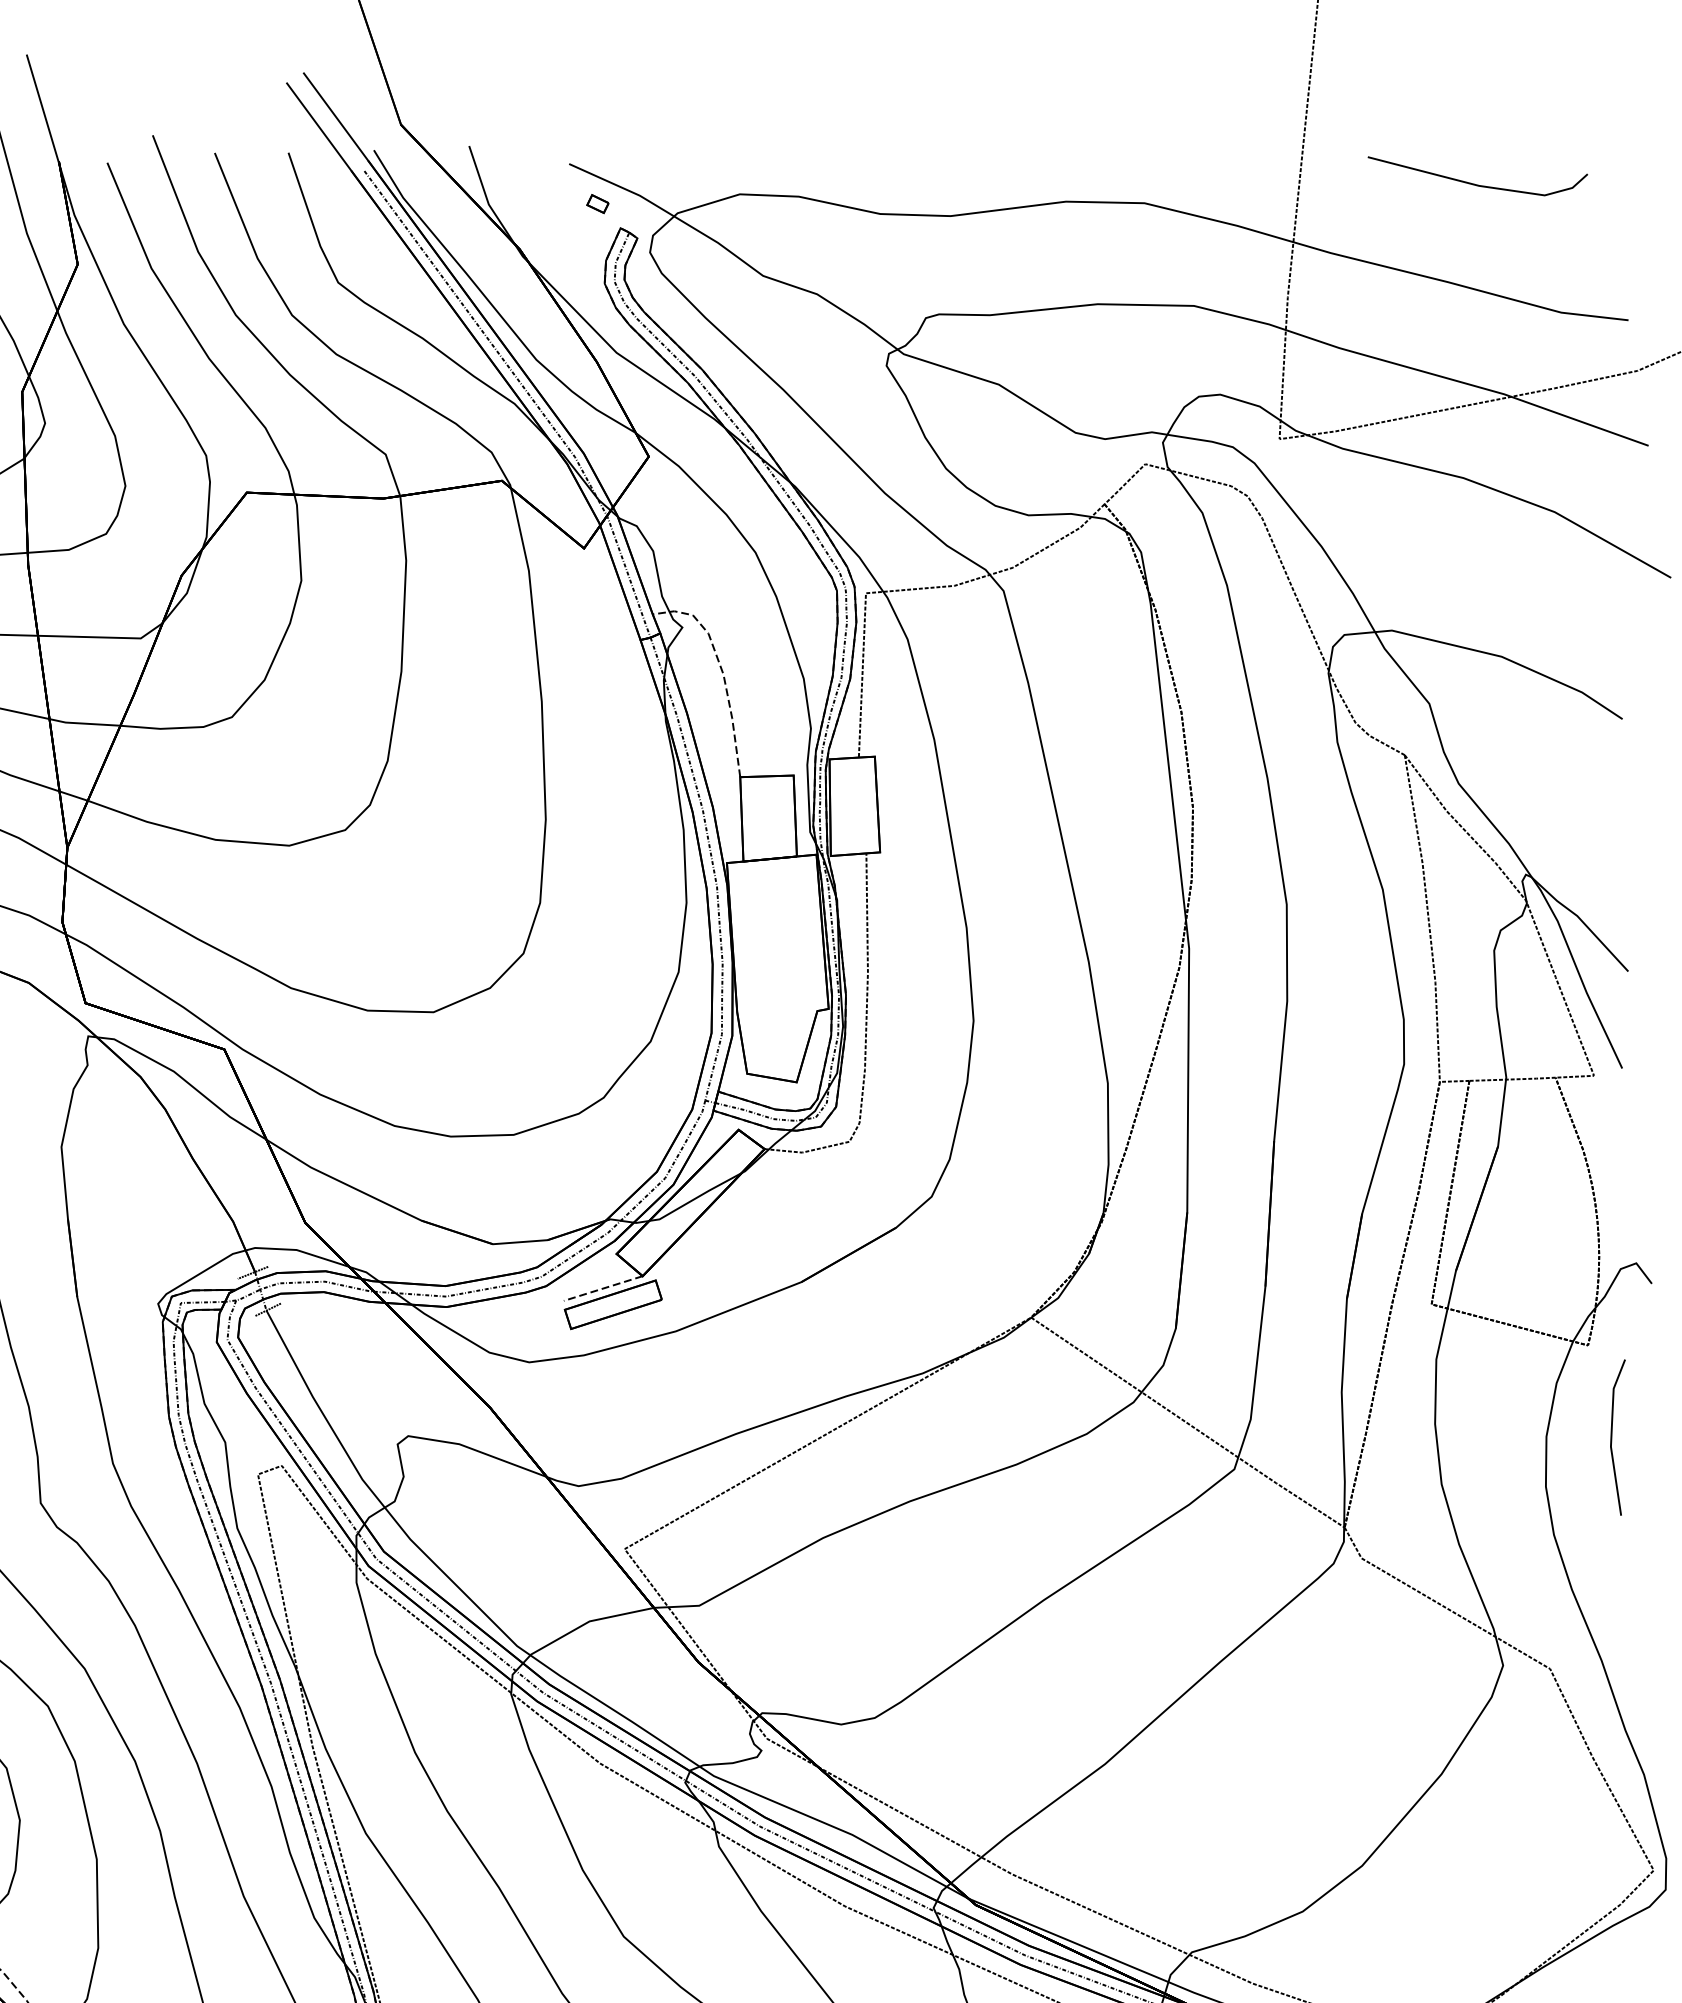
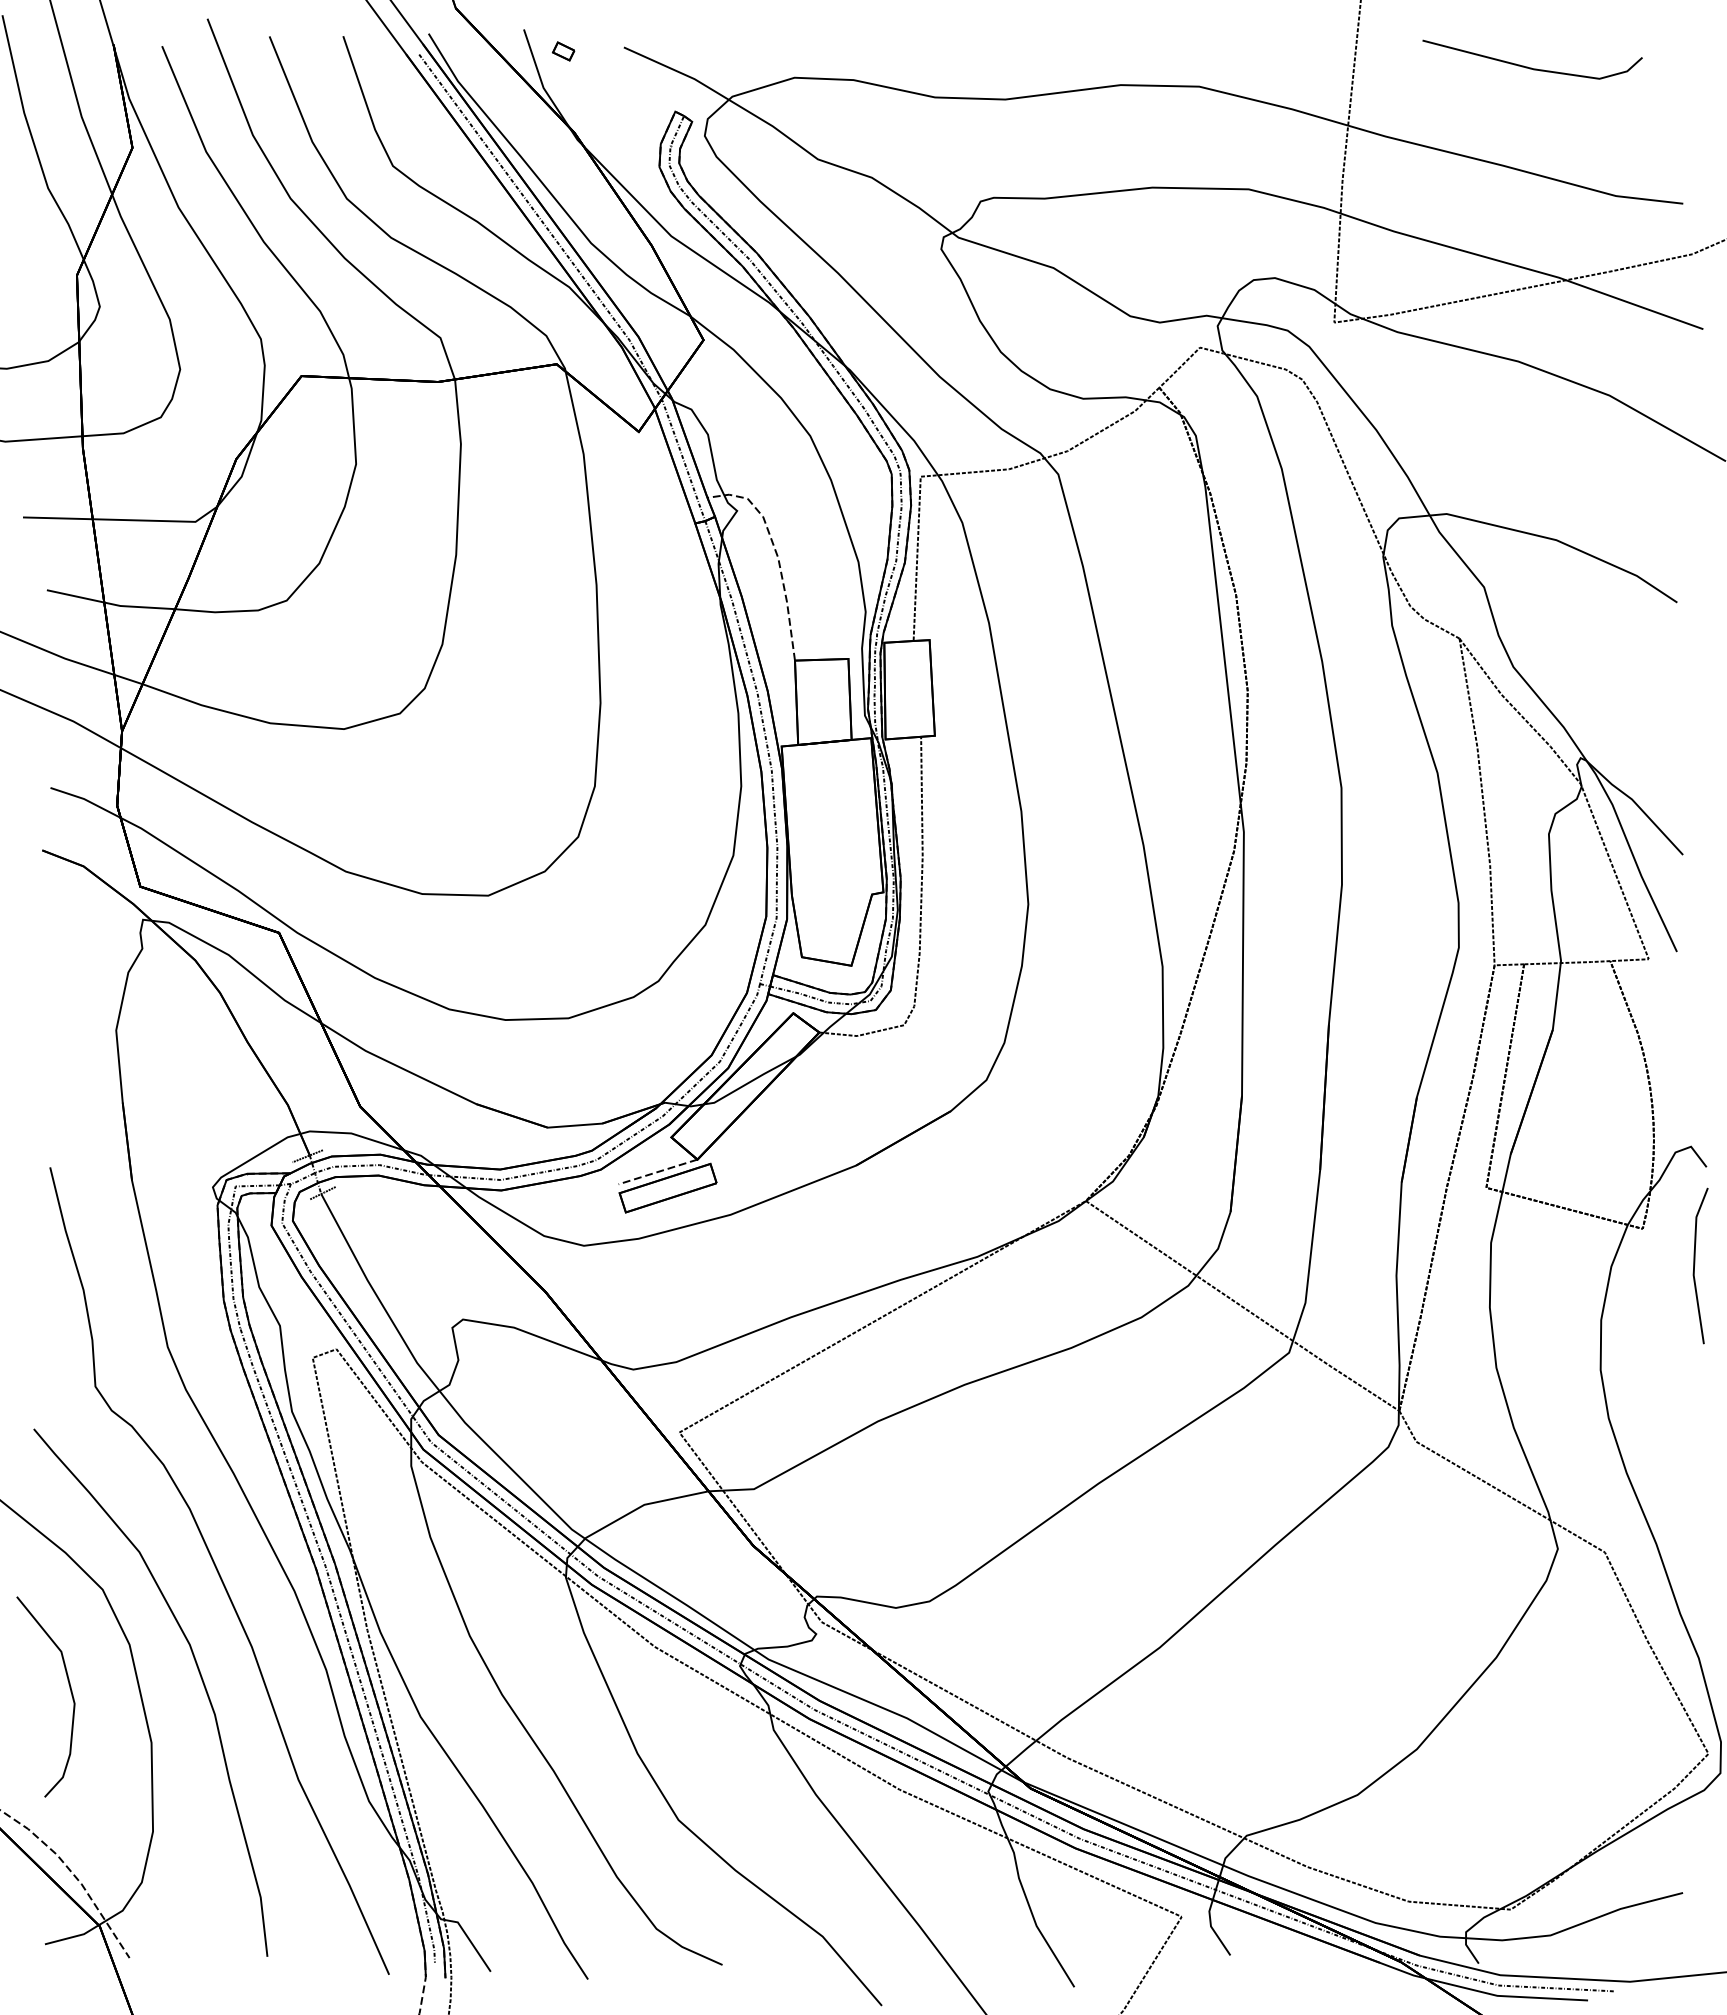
part: (597, 204) -> (563, 51), moved
curve: (1612, 1436) -> (1695, 1264), moved

